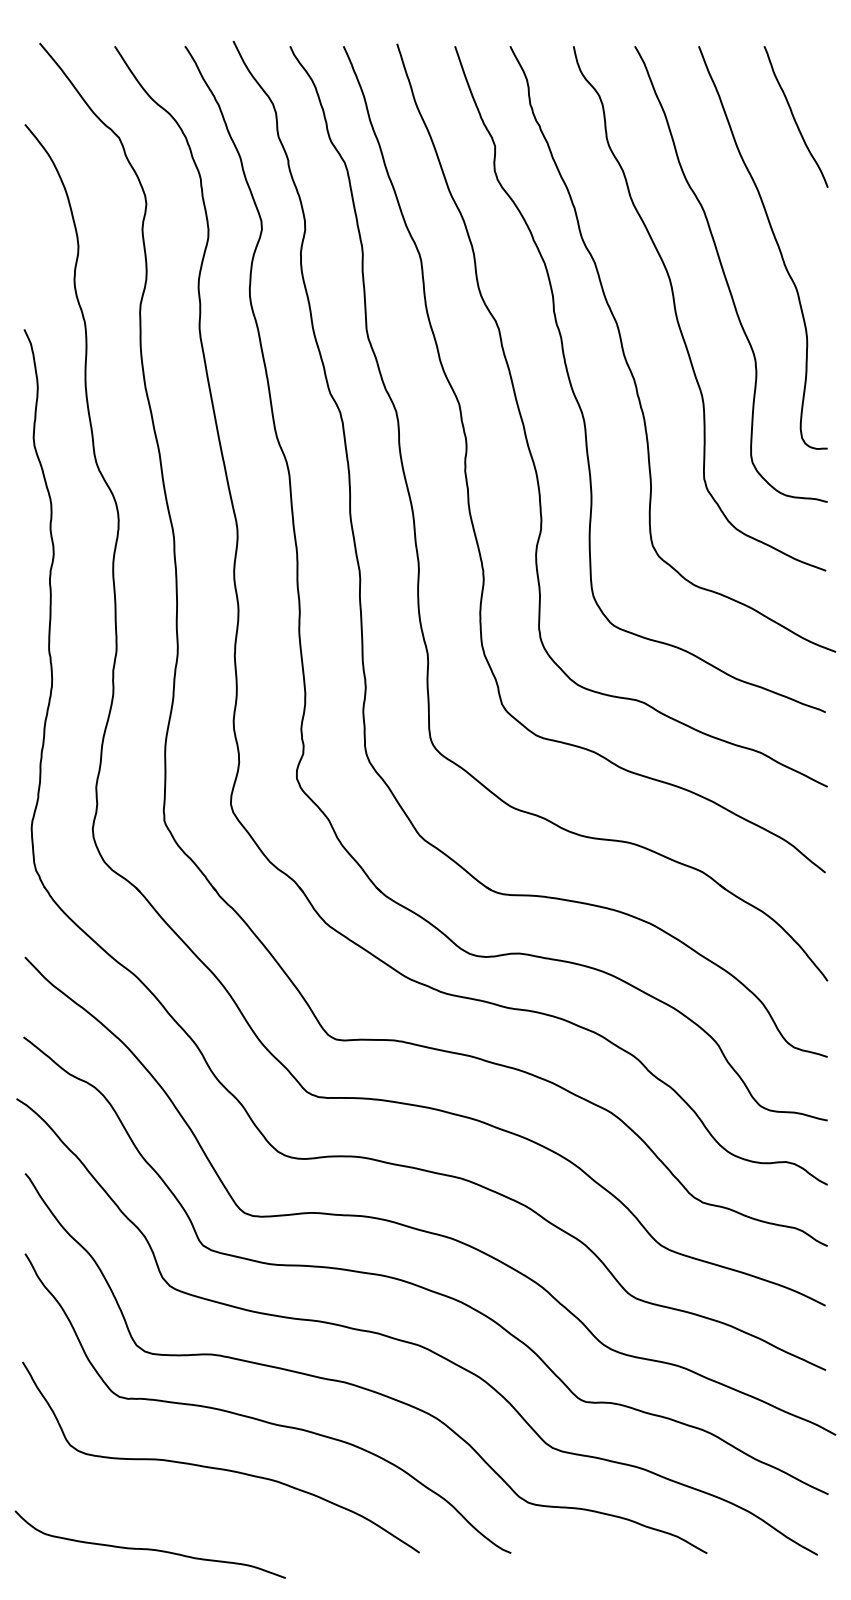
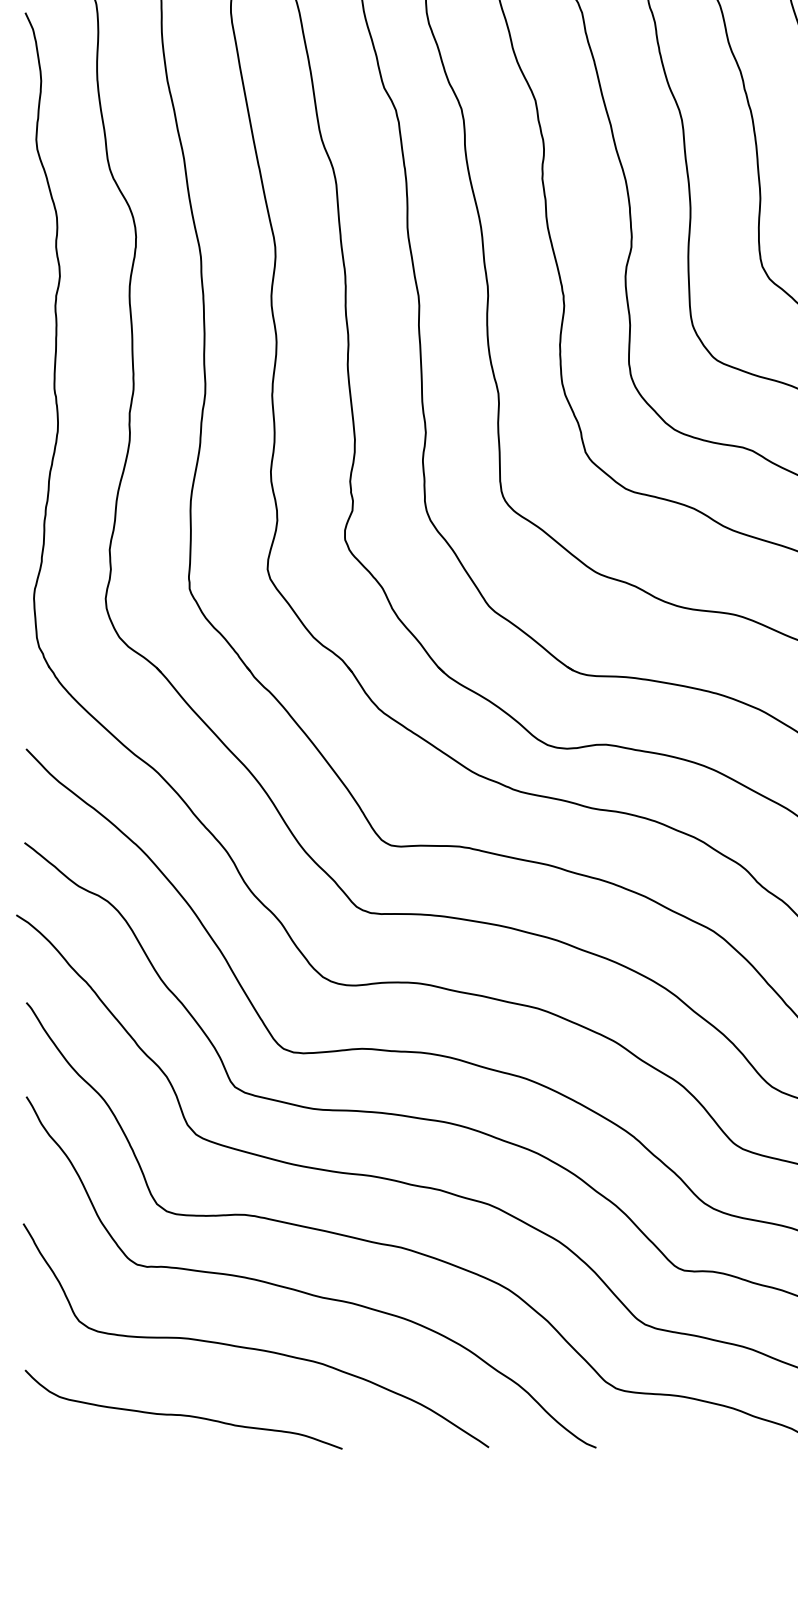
curve: (149, 1548) -> (182, 1414), moved

